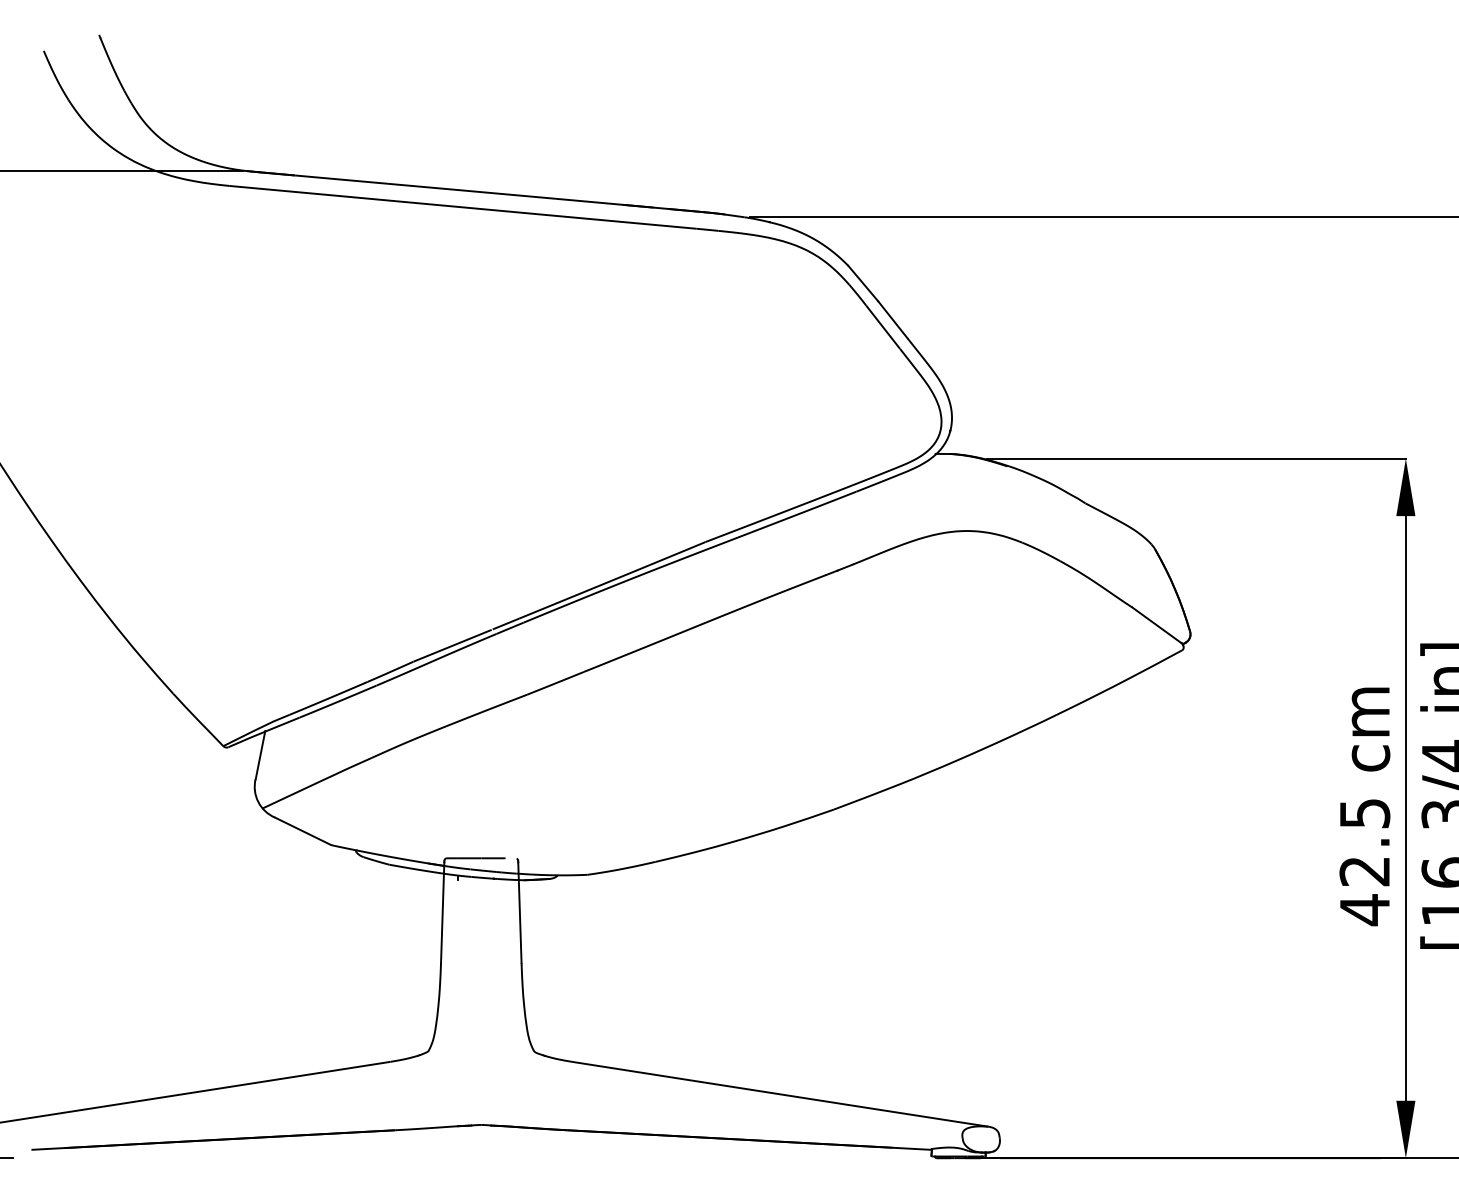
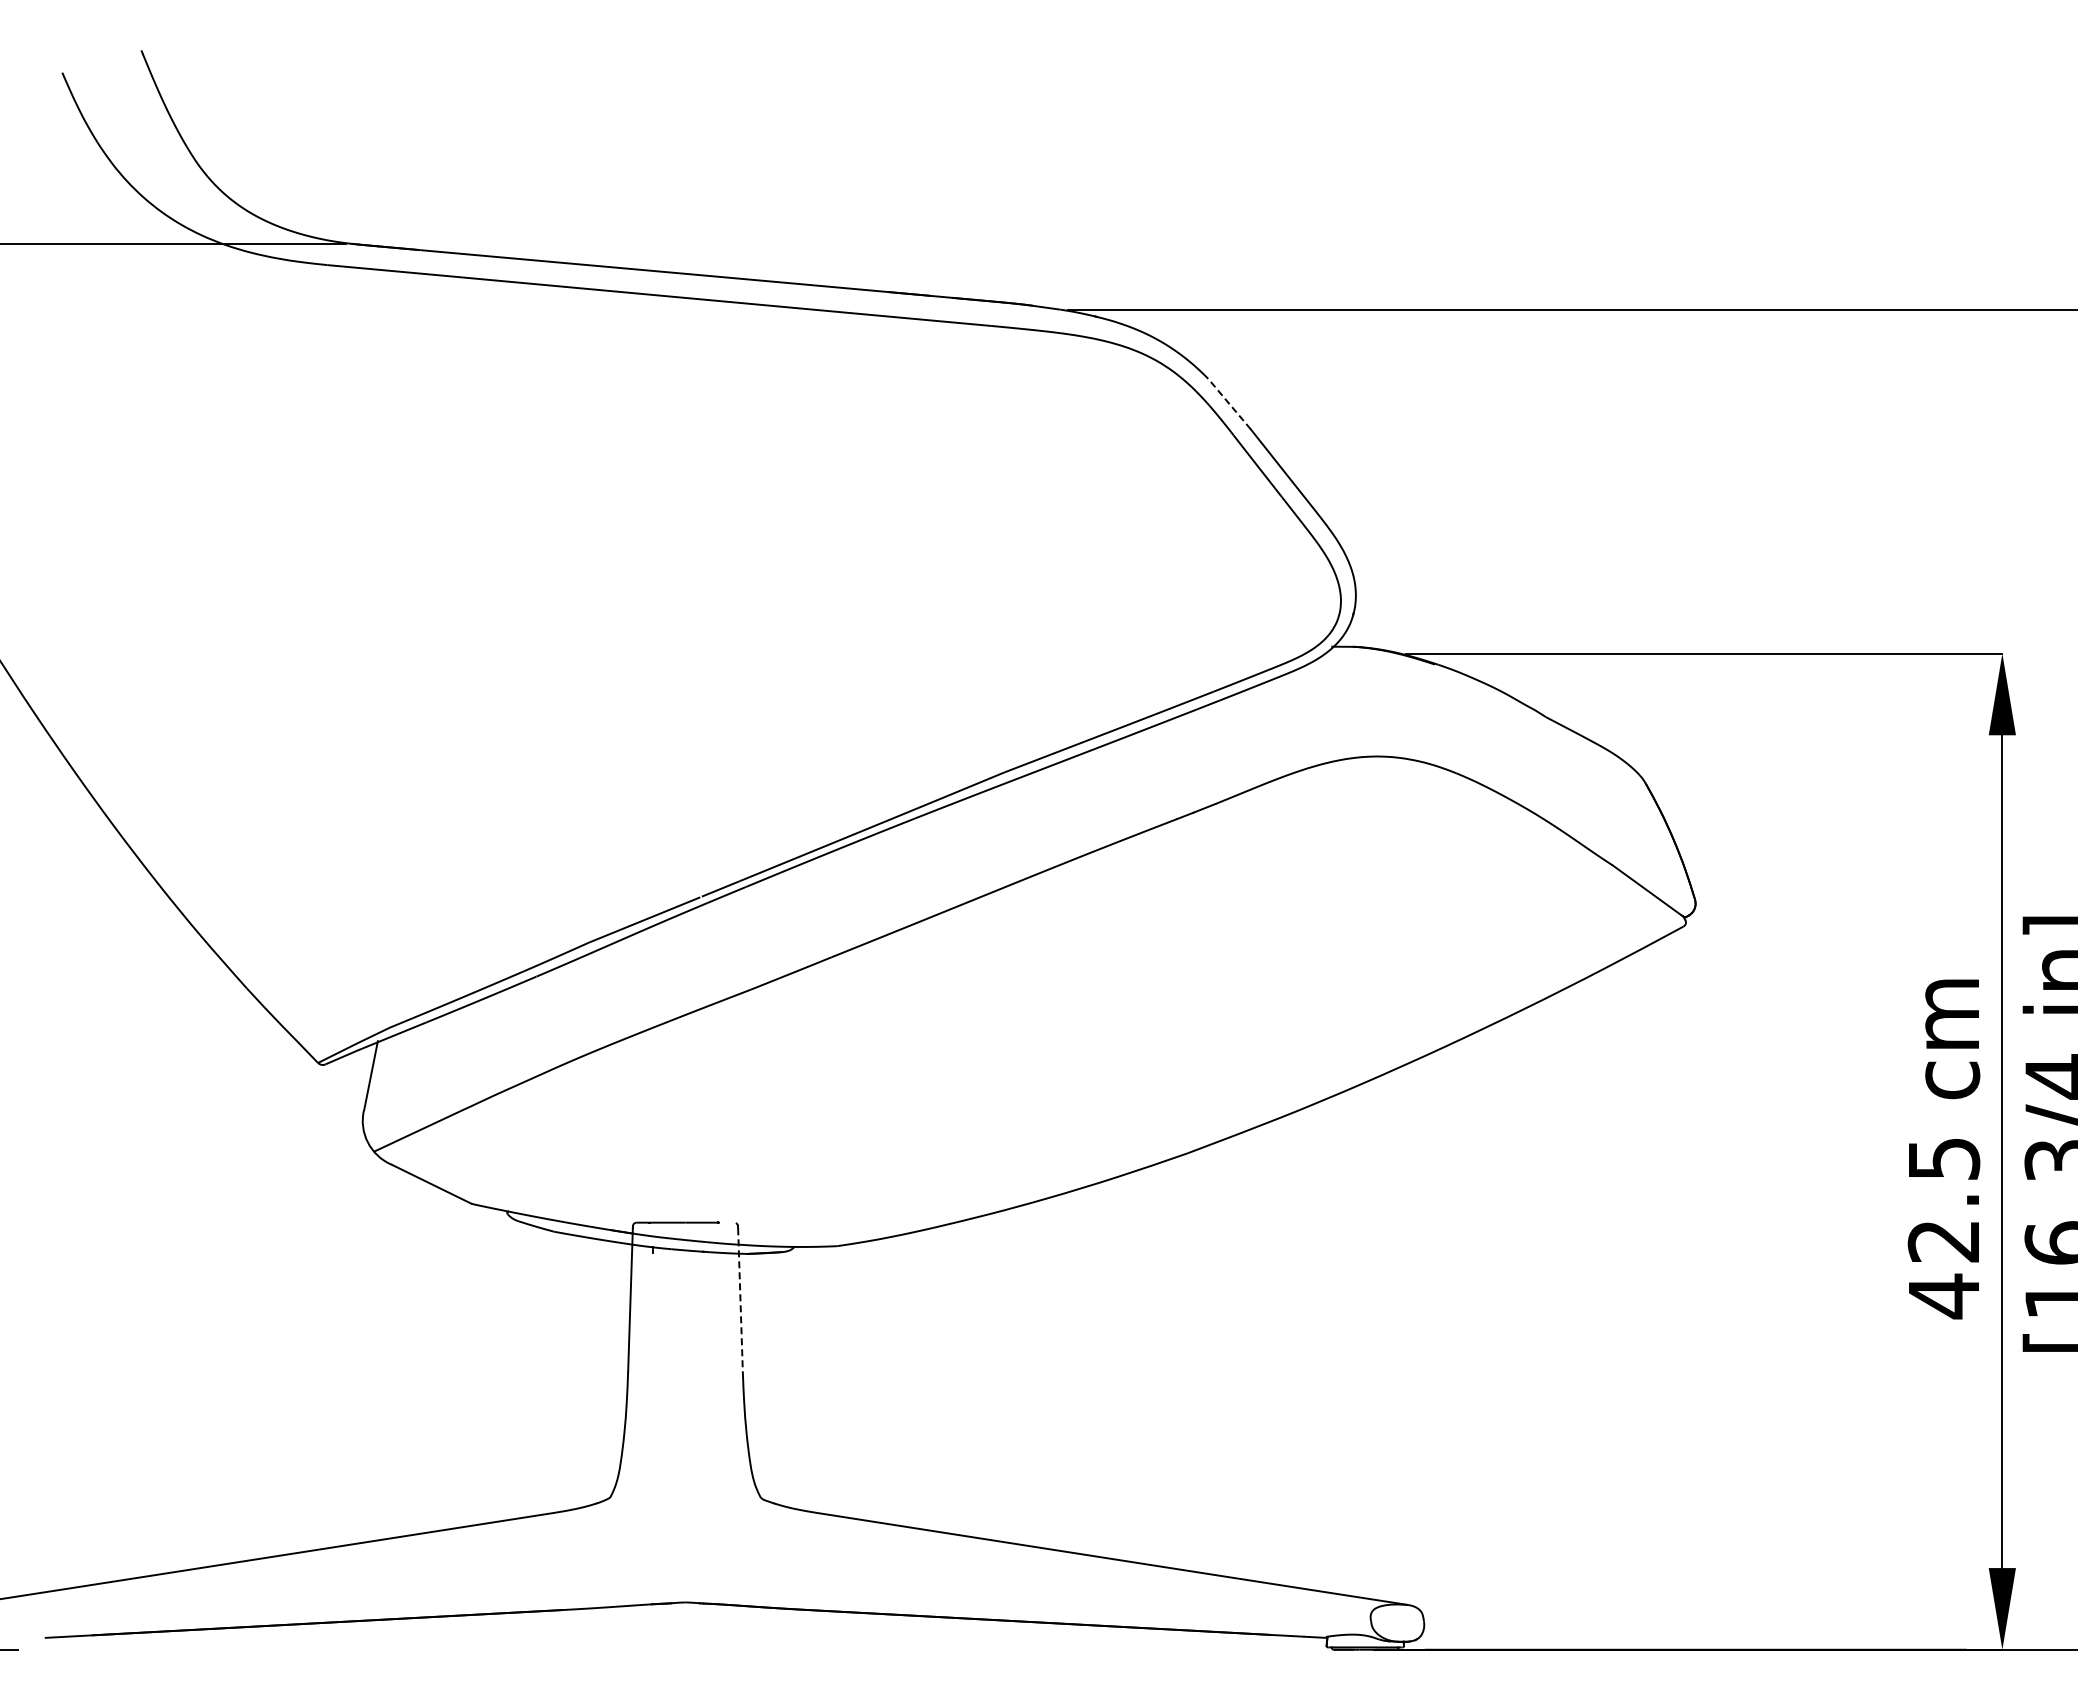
line: (863, 283) -> (1229, 403), solid -> dashed
line: (519, 912) -> (740, 1300), solid -> dashed

